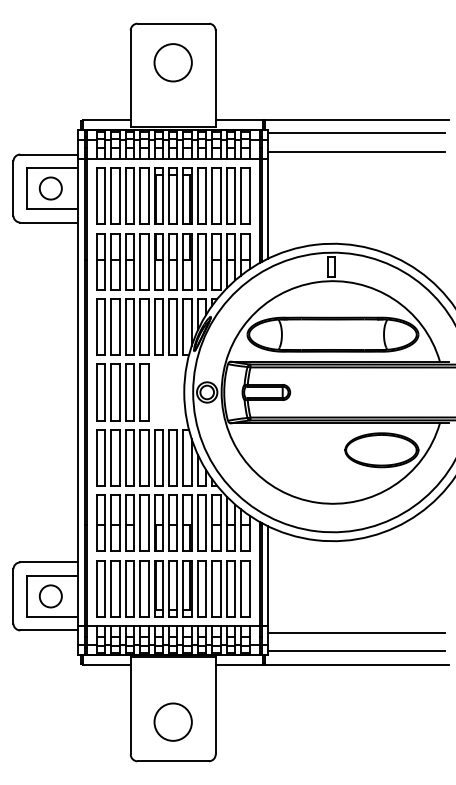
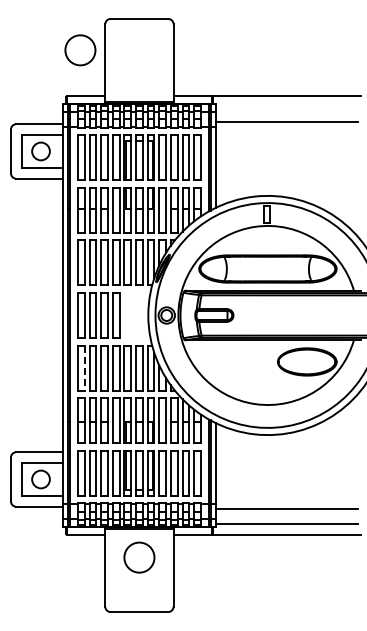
circle: (173, 62) -> (80, 50), moved
line: (356, 133) -> (286, 107), removed
line: (104, 458) -> (84, 368), solid -> dashed
circle: (173, 722) -> (139, 557), moved

